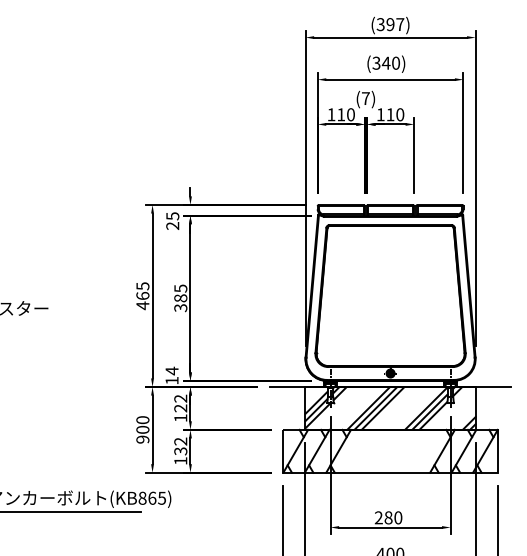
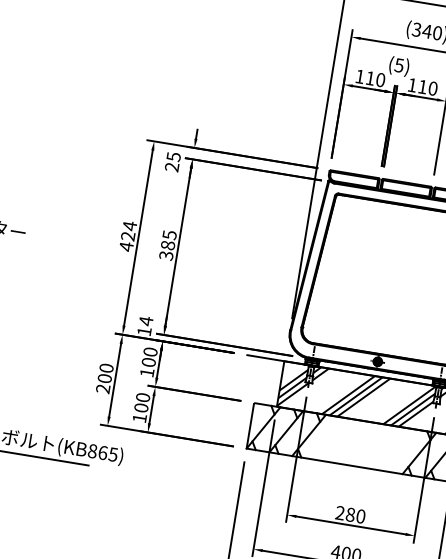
text: (365, 98) -> (398, 65), (7) -> (5)
text: (142, 290) -> (128, 230), 465 -> 424
text: (180, 403) -> (149, 357), 122 -> 100
text: (143, 439) -> (103, 388), 900 -> 200
text: (180, 446) -> (141, 402), 132 -> 100

